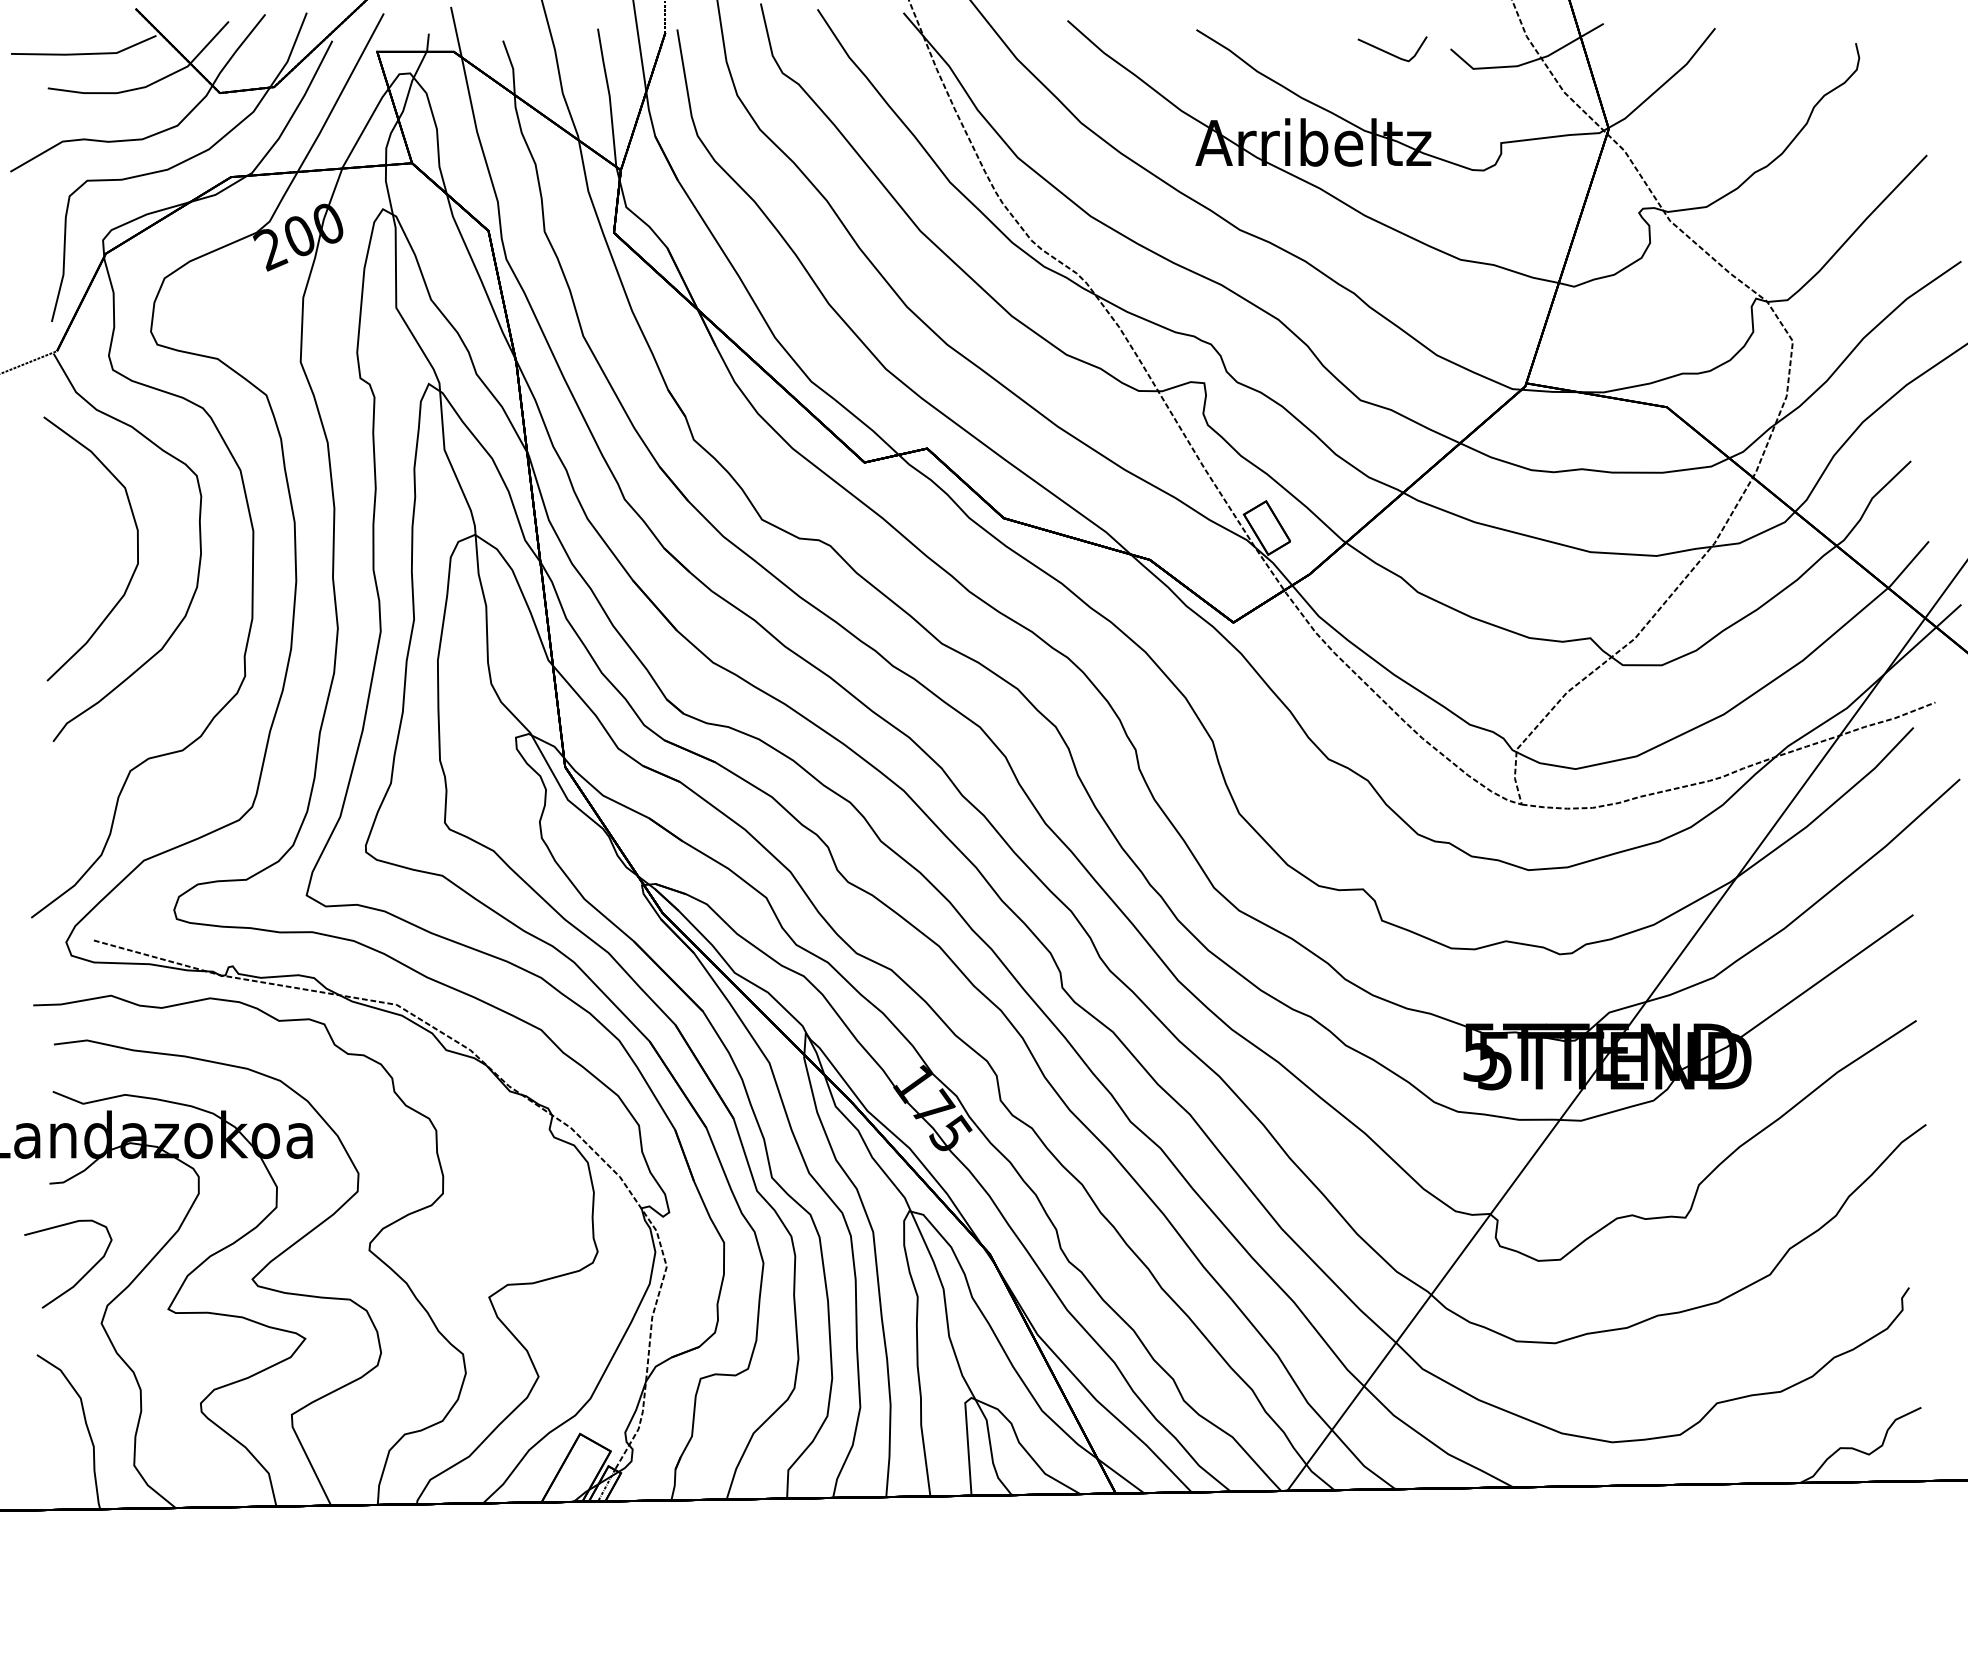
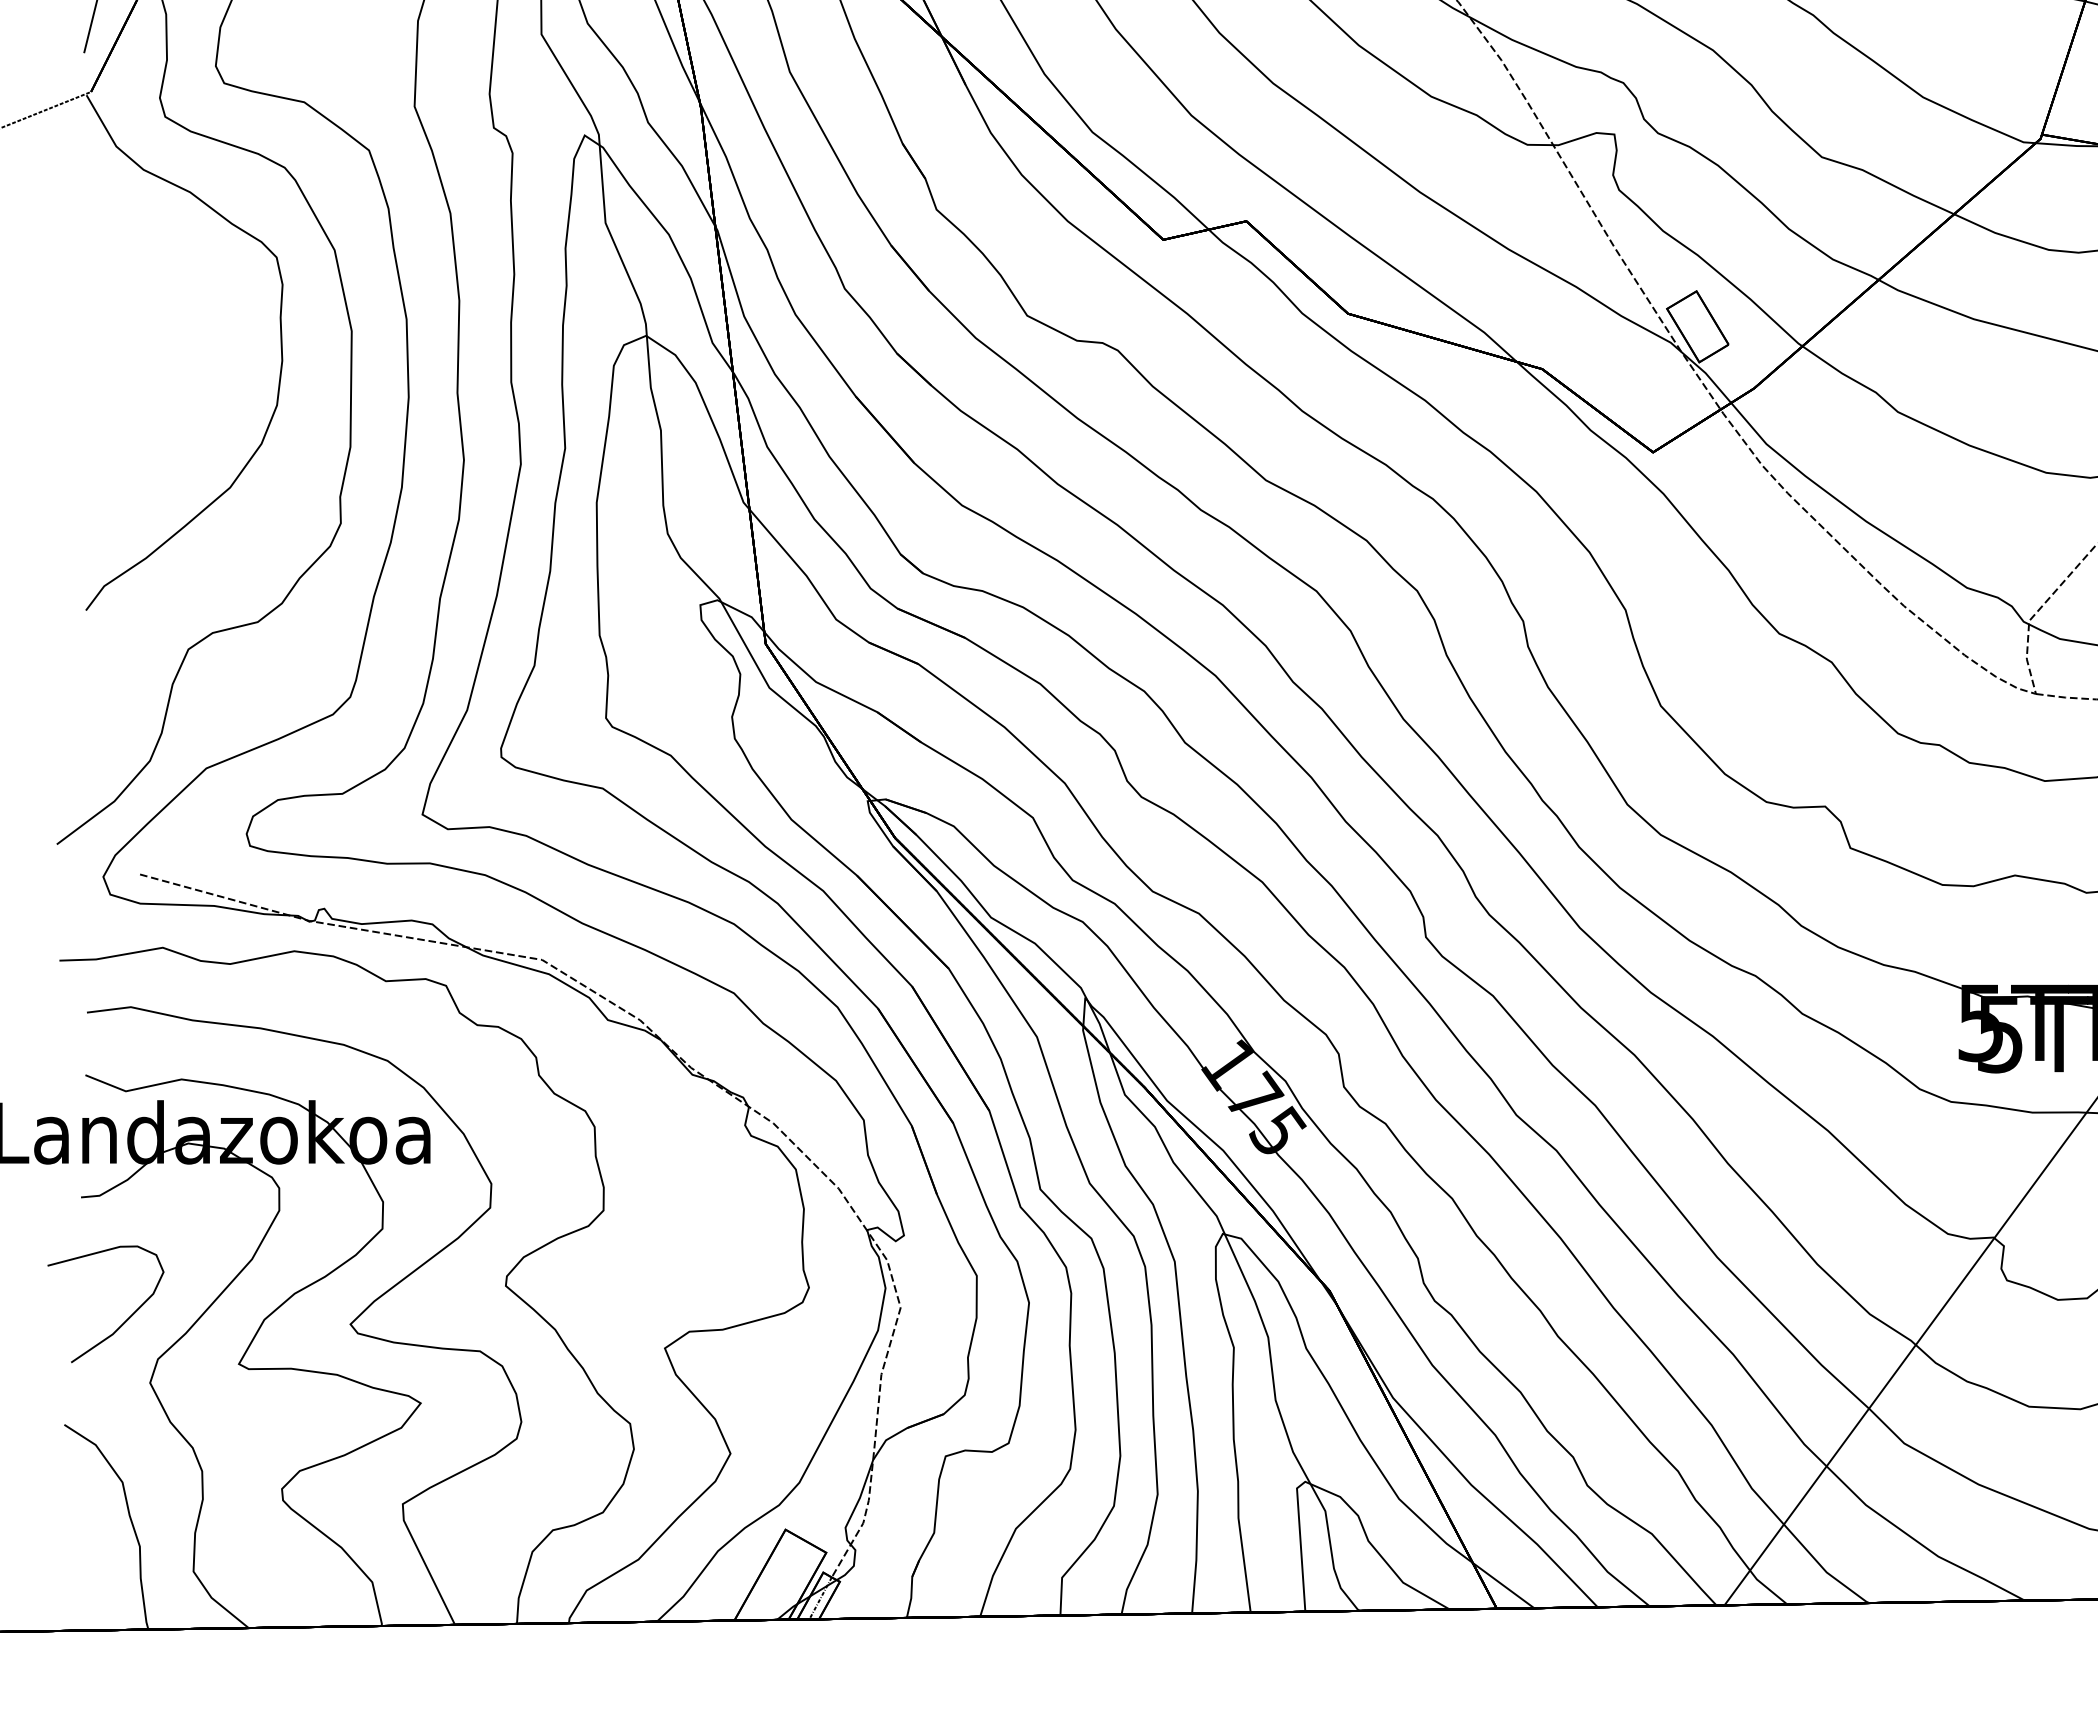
curve: (137, 548) -> (197, 353), removed

